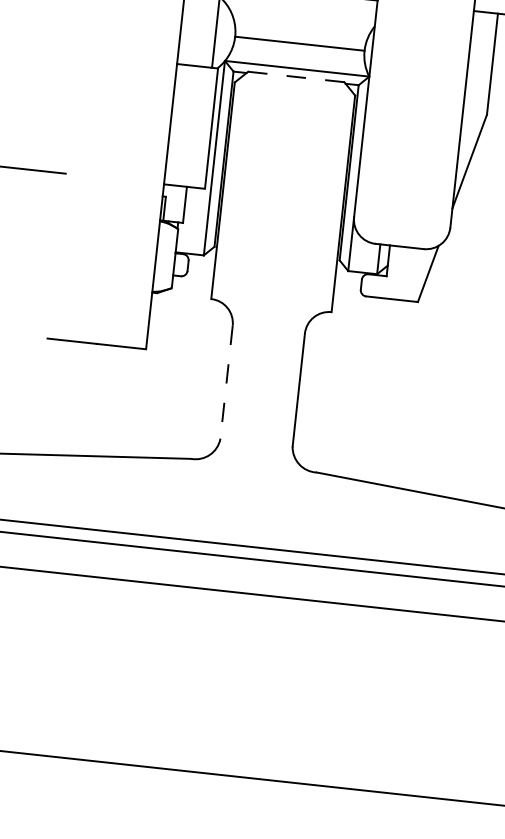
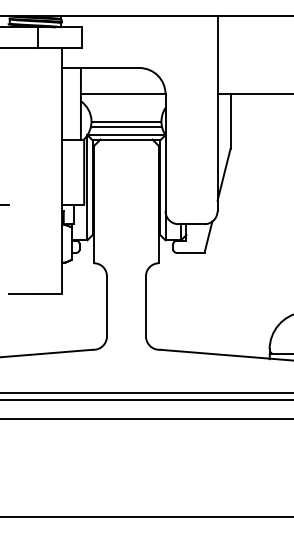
line: (298, 52) -> (126, 126), added
line: (296, 76) -> (126, 139), dashed -> solid
line: (225, 381) -> (106, 306), dashed -> solid

